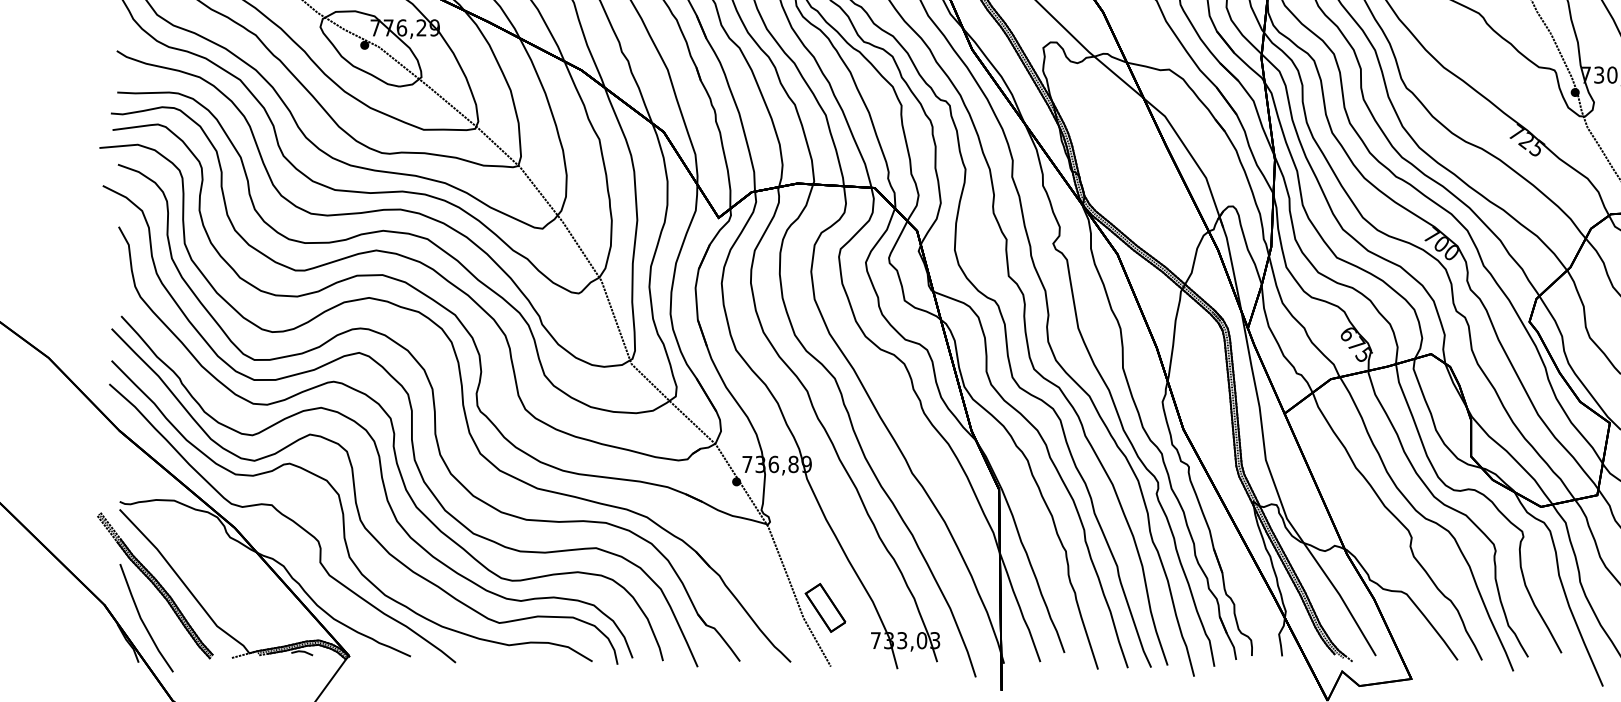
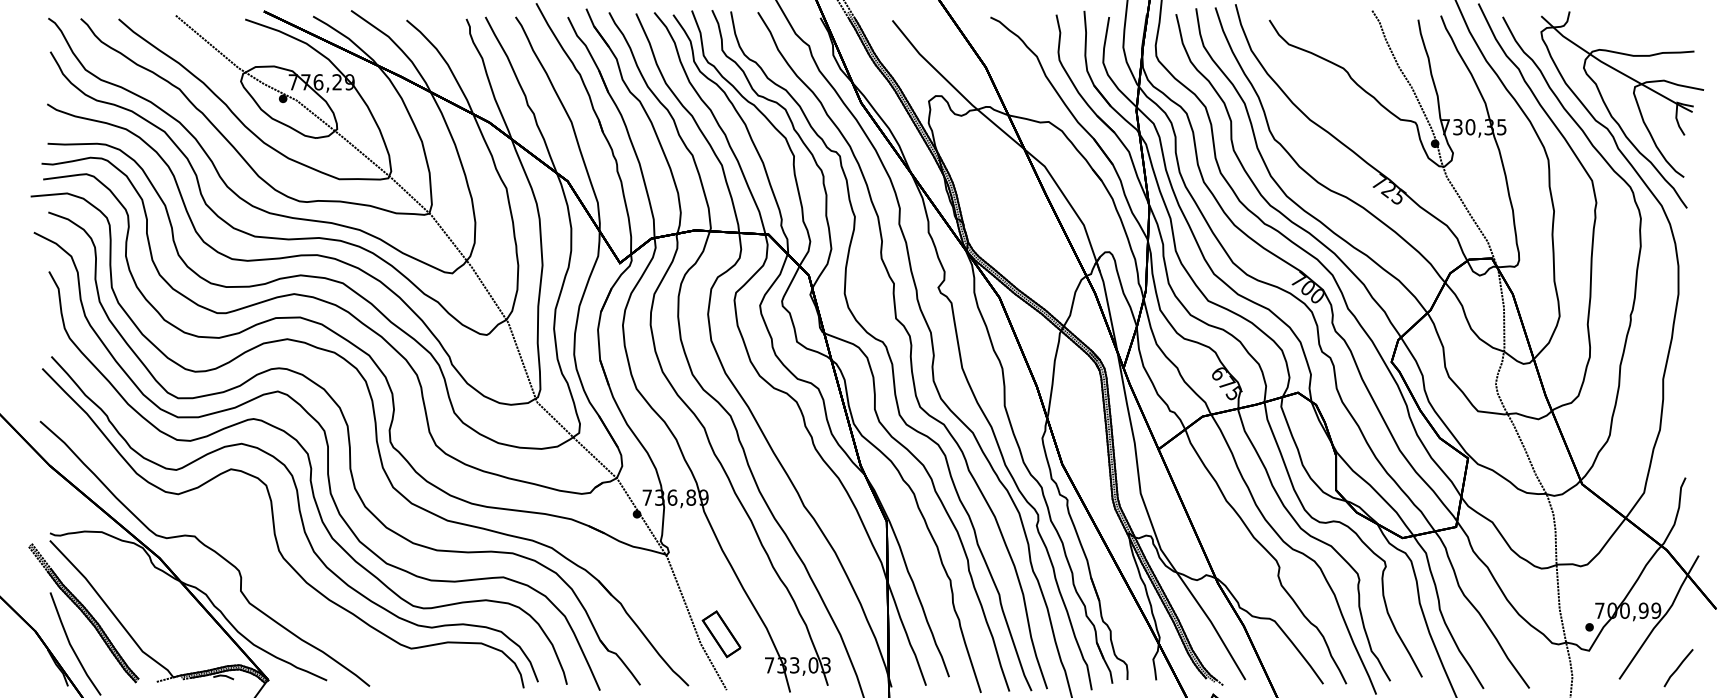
part: (344, 512) -> (263, 543), removed

